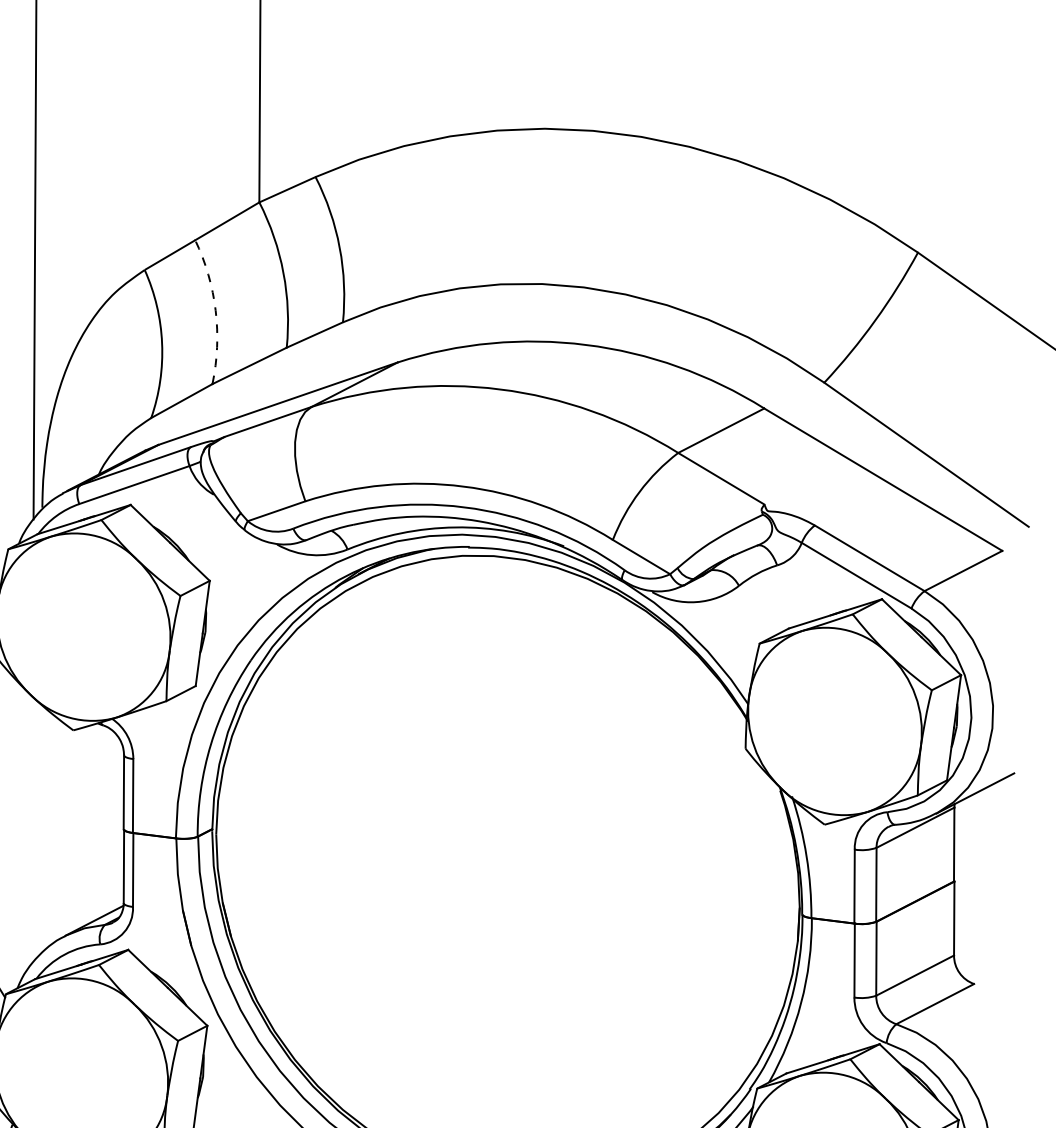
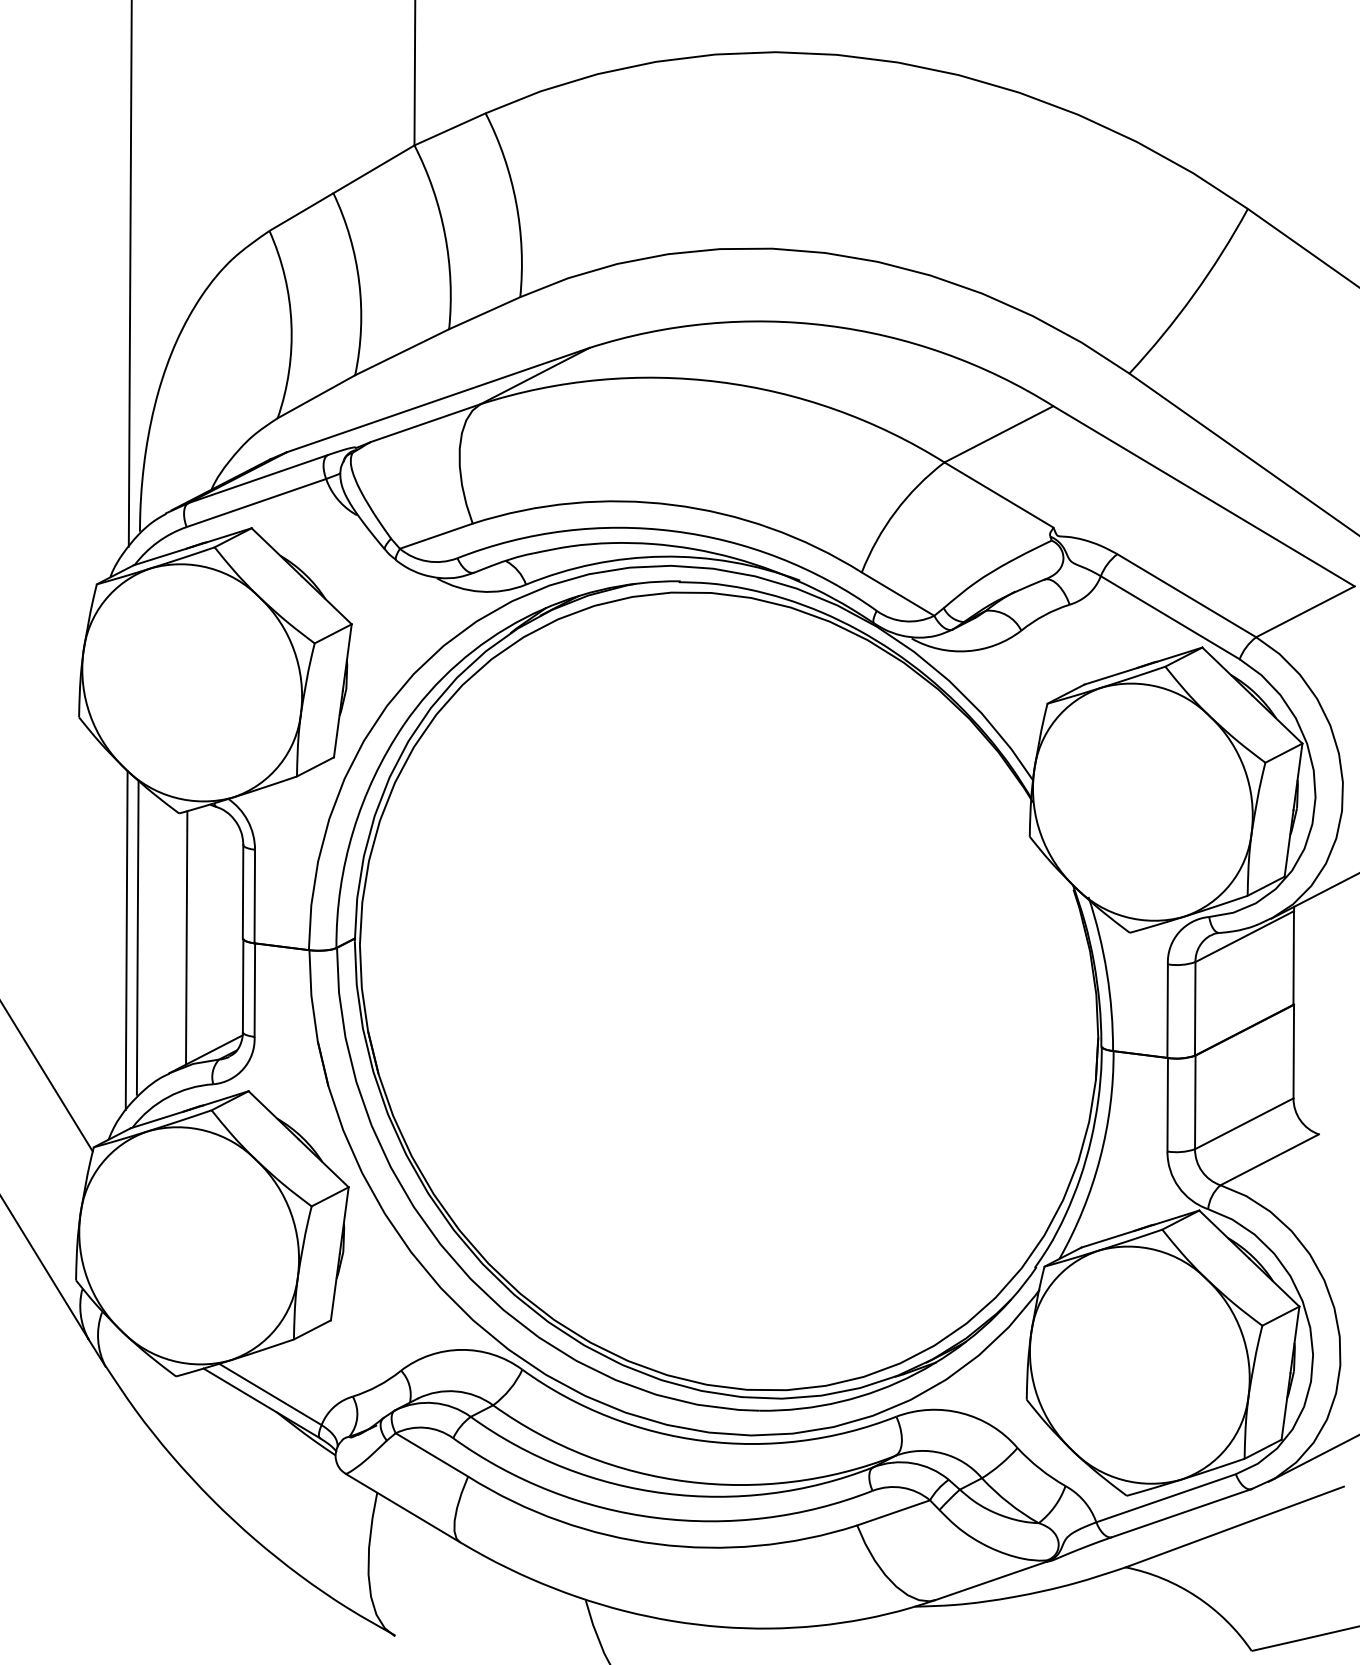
arc: (215, 310) -> (359, 282), dashed -> solid
line: (40, 828) -> (137, 937), added
line: (79, 828) -> (186, 937), added
line: (31, 830) -> (126, 940), added

